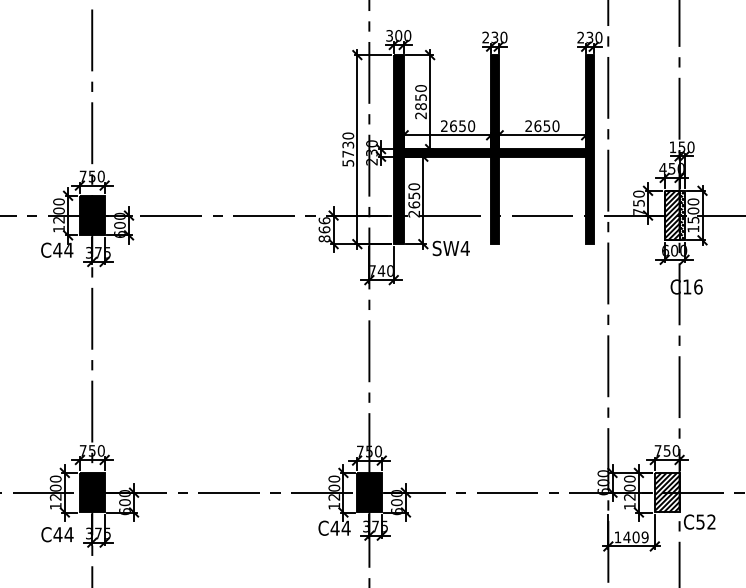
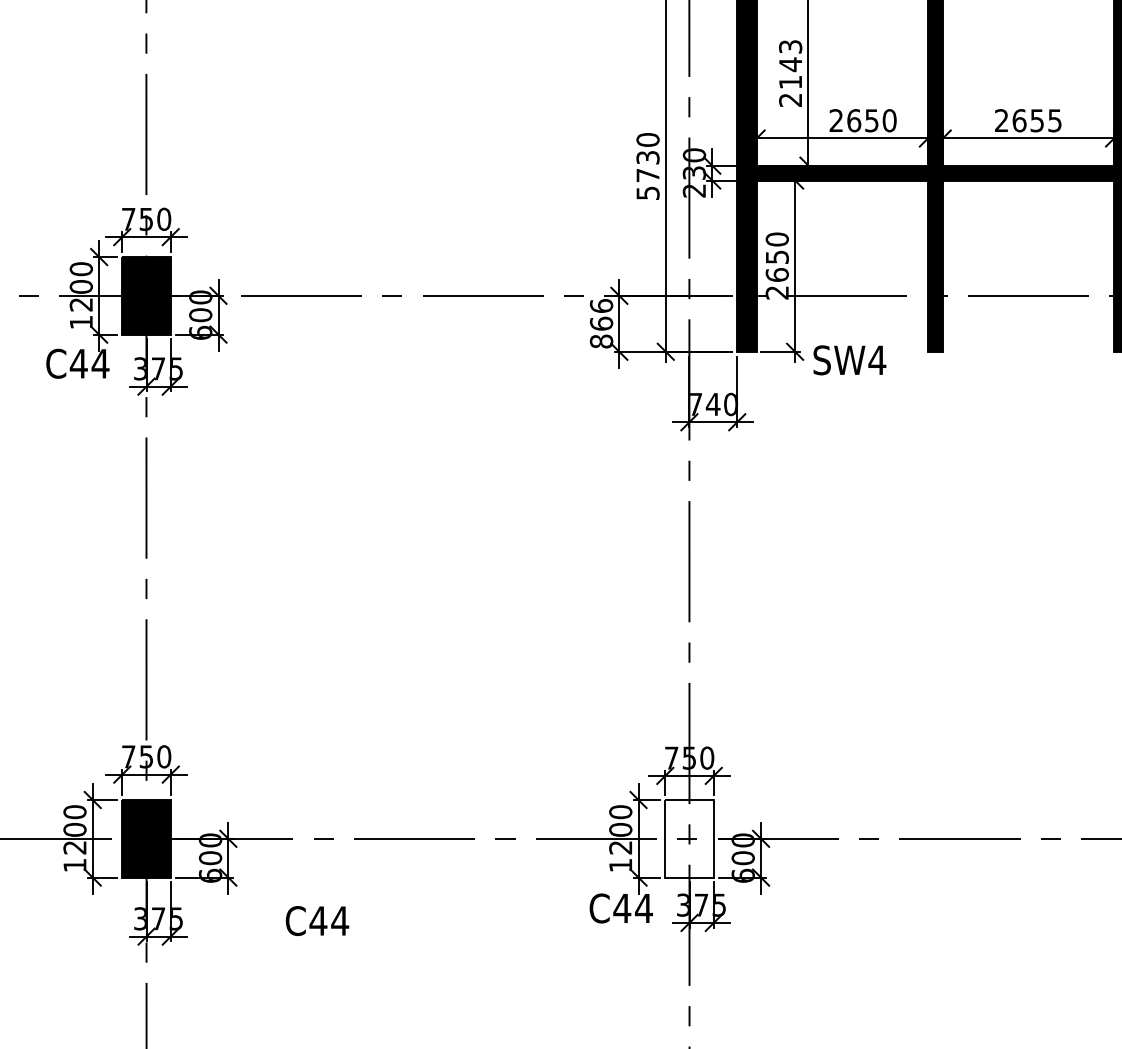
text: (420, 97) -> (789, 64), 2850 -> 2143
text: (555, 126) -> (1054, 121), 2650 -> 2655
fill: (369, 492) -> (689, 838), removed
text: (57, 534) -> (317, 920), moved

